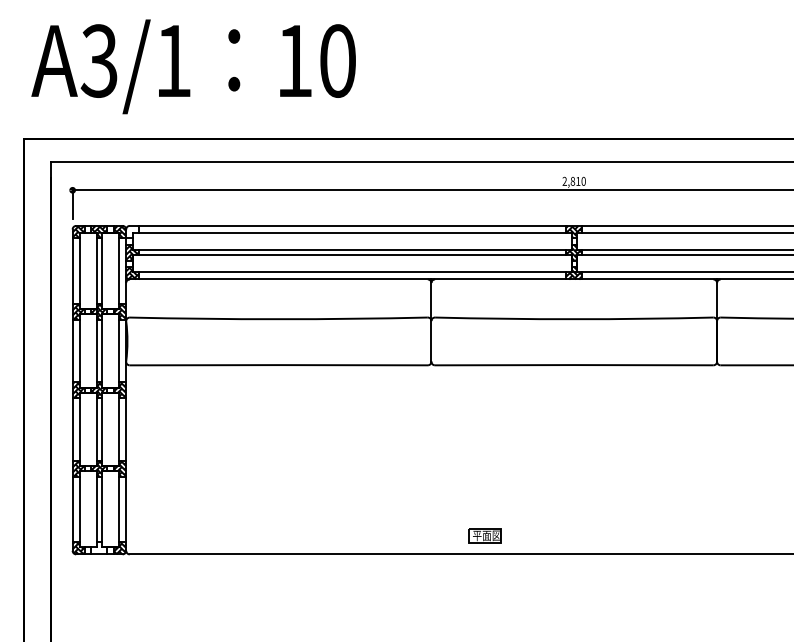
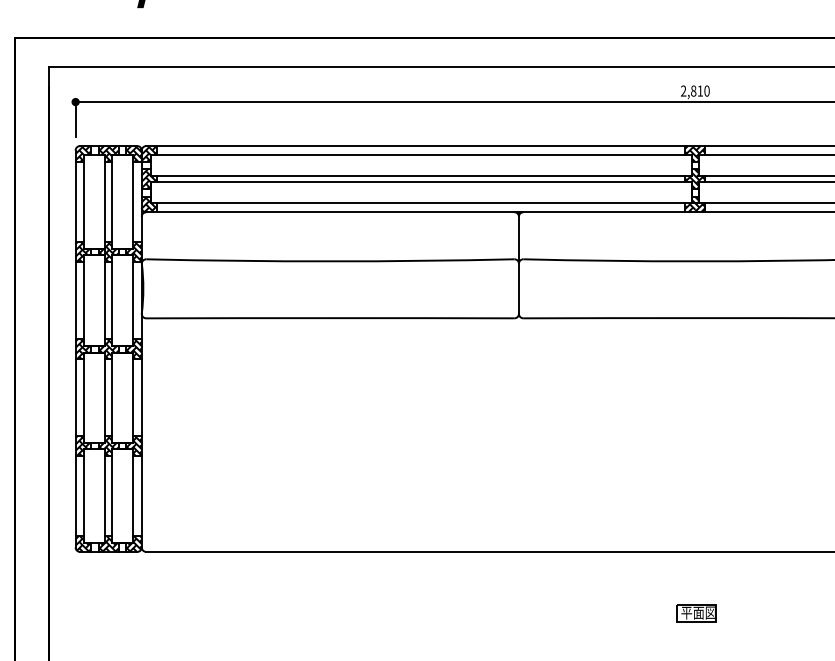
hatch: (132, 231) -> (149, 152), added
part: (484, 535) -> (695, 612), moved
hatch: (99, 547) -> (108, 543), added

